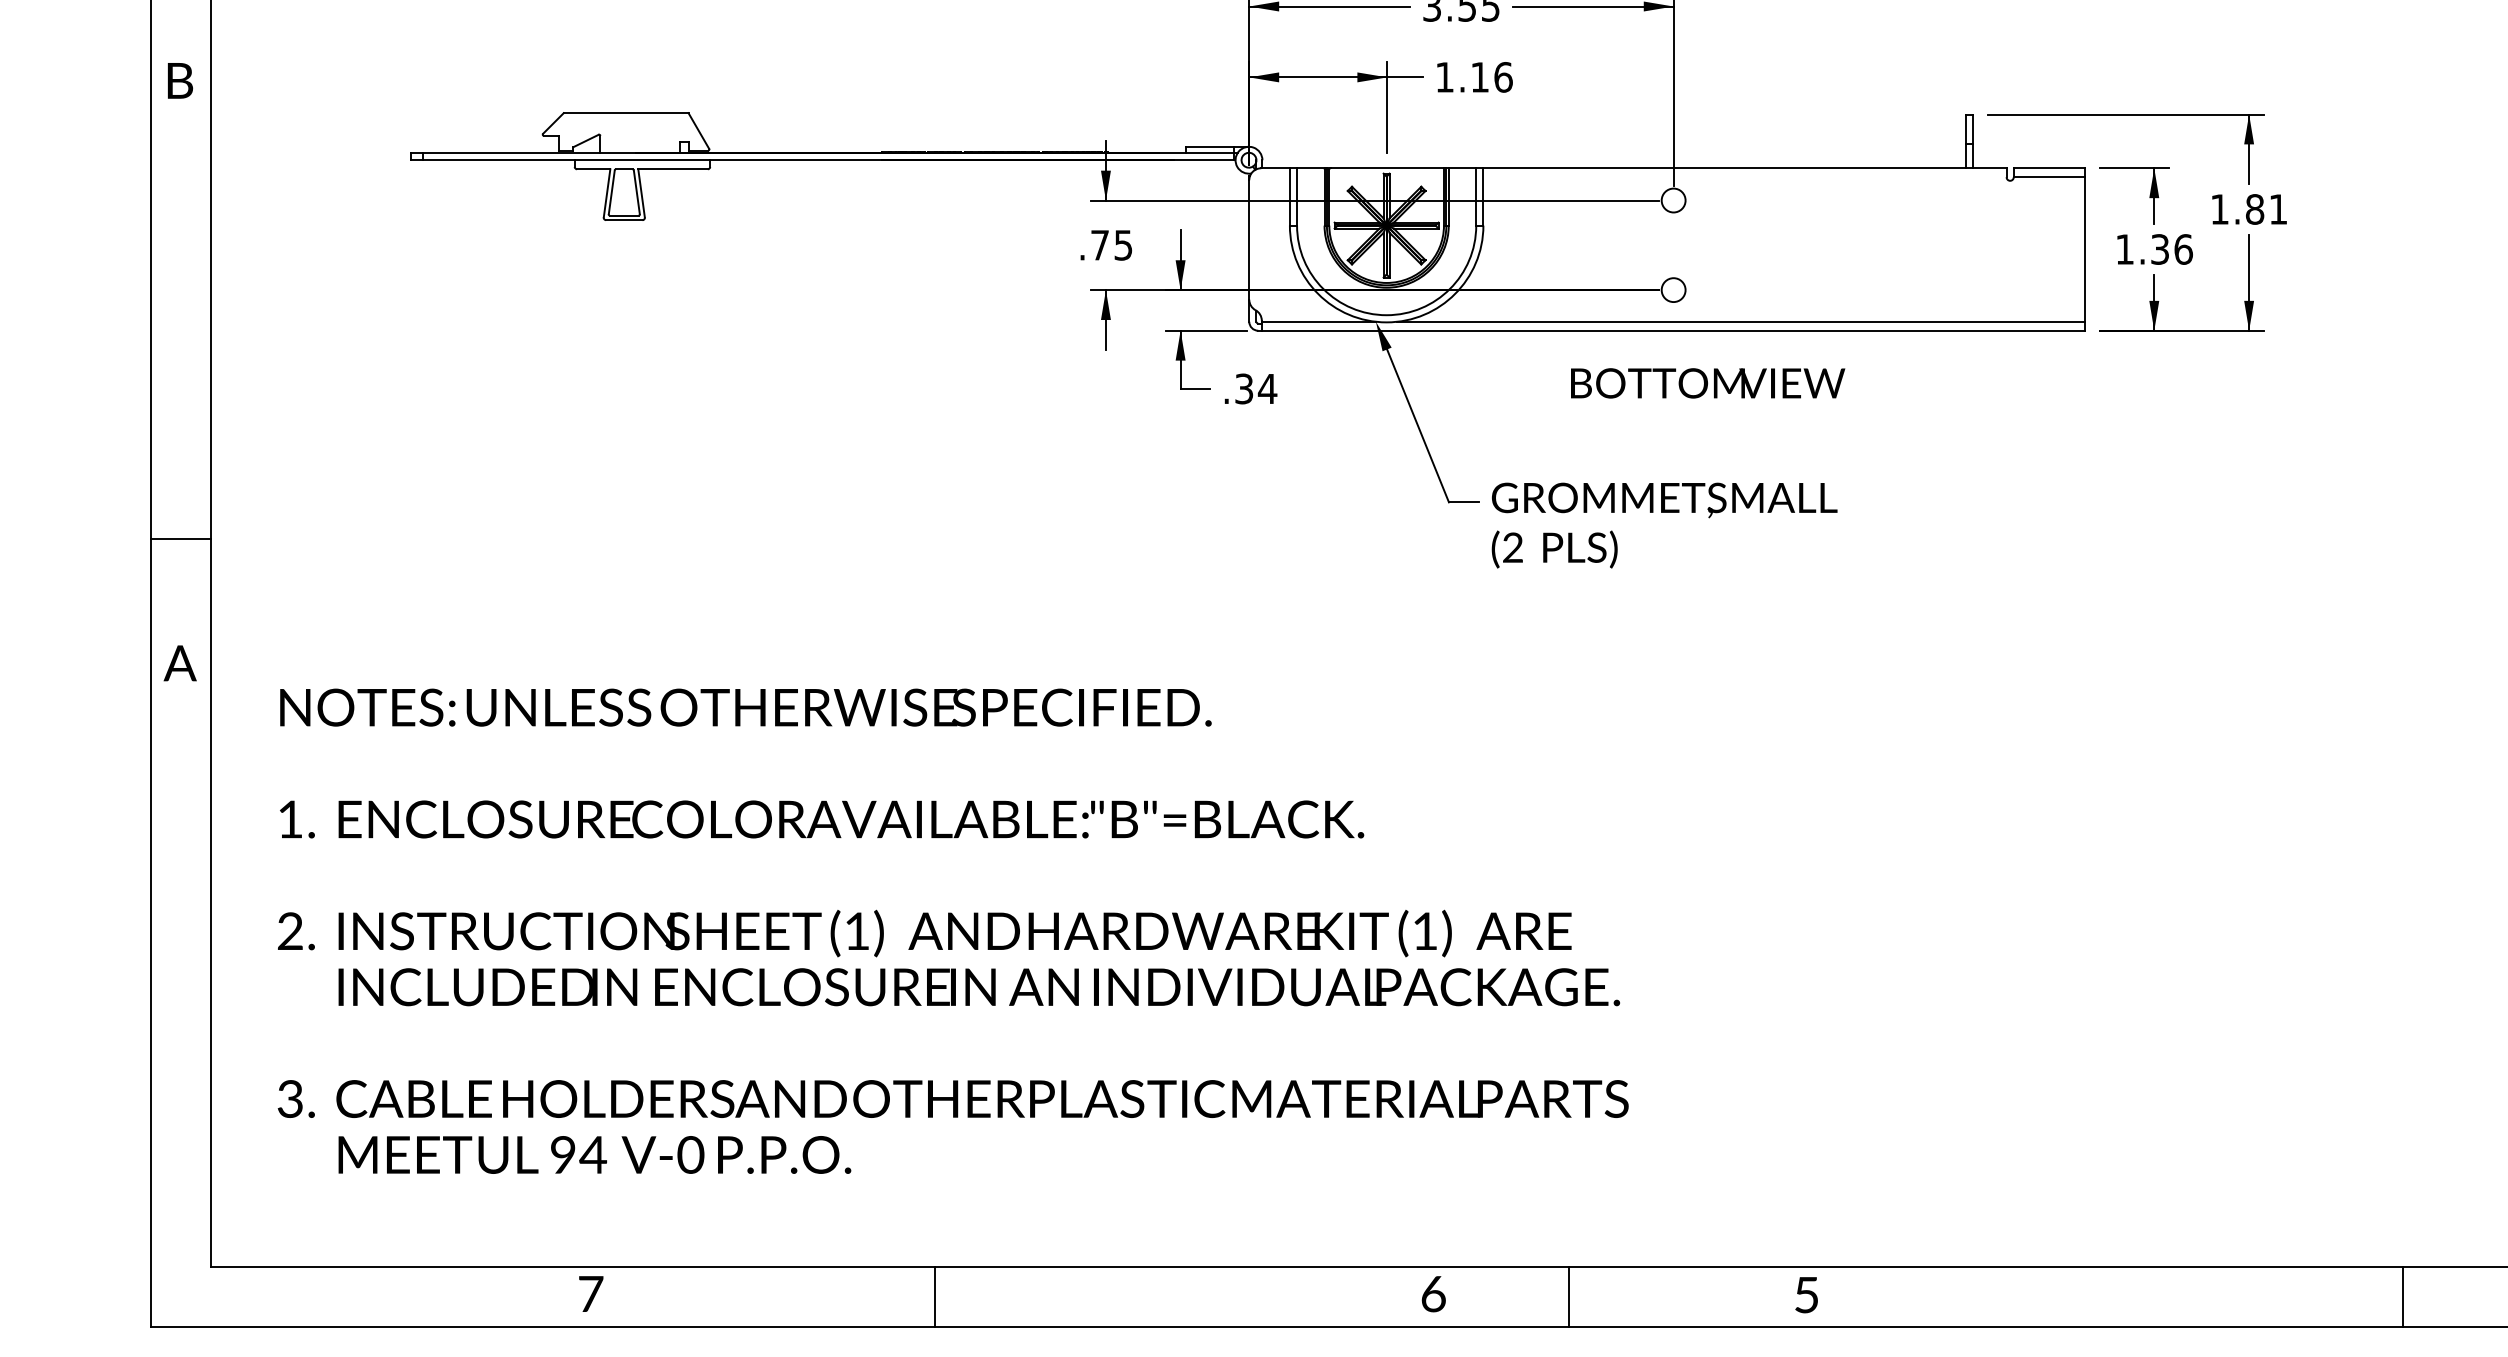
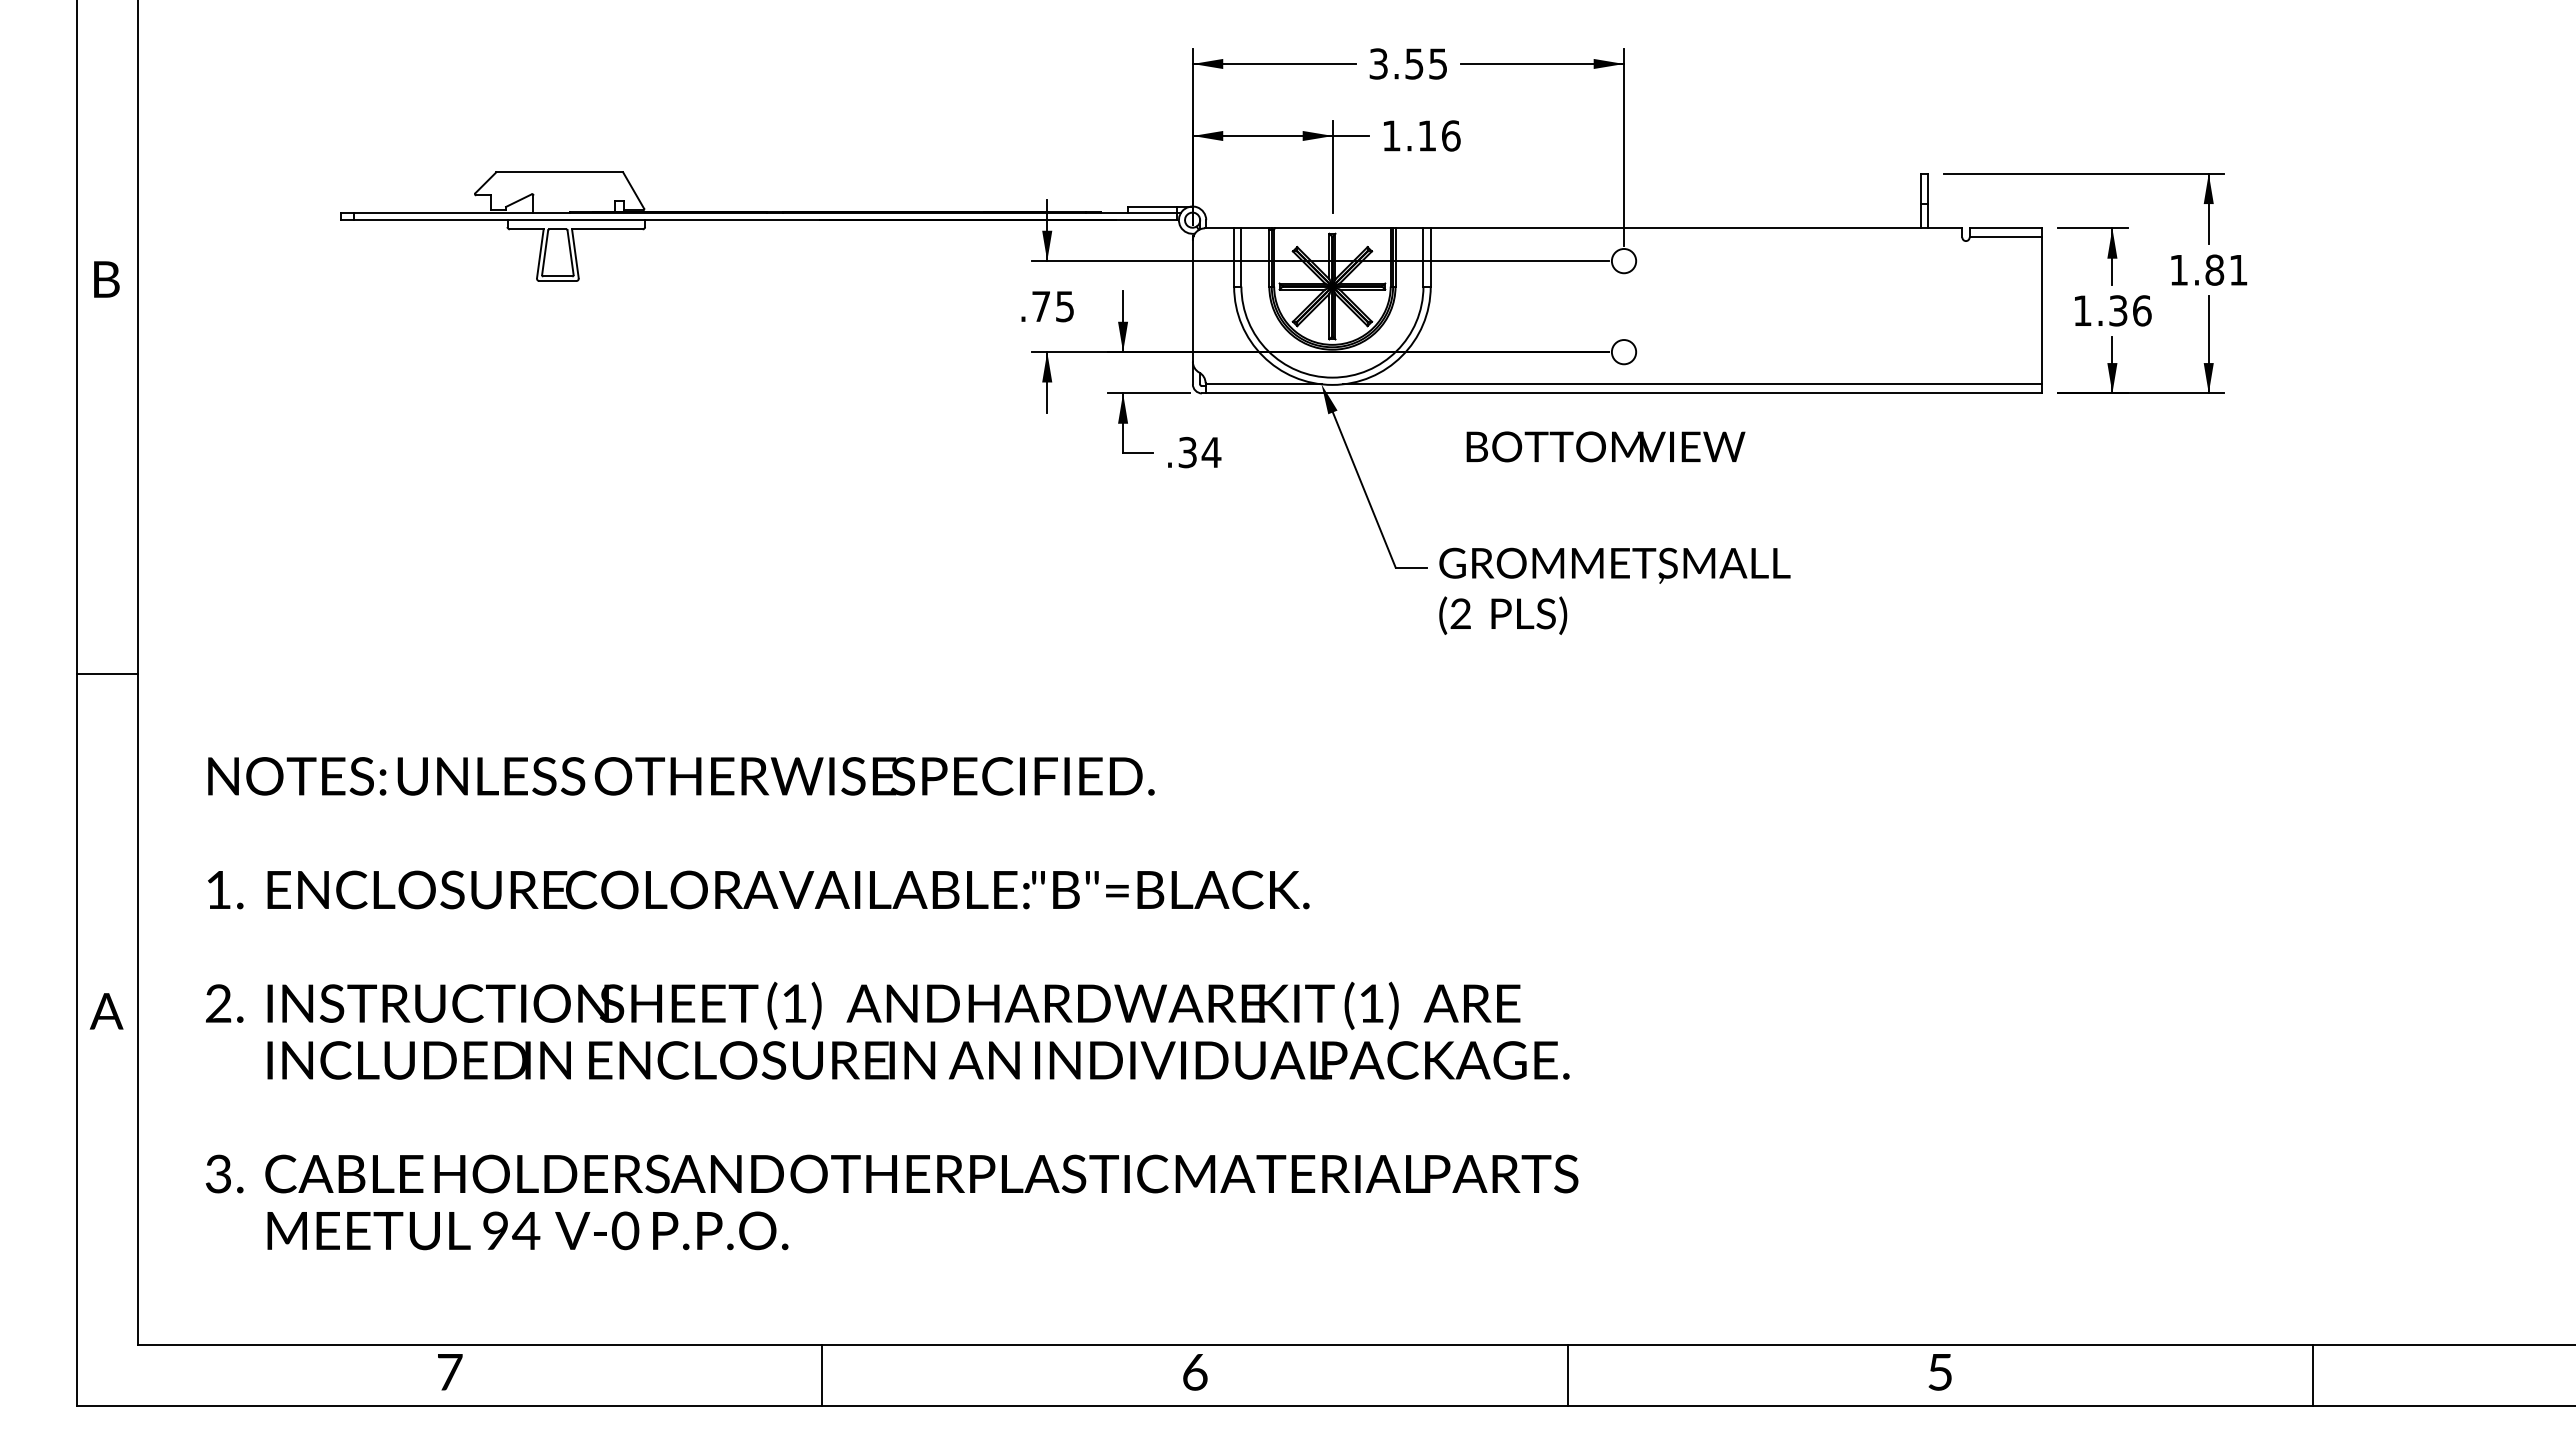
text: (180, 80) -> (106, 279), moved
text: (1707, 382) -> (1605, 446), moved
line: (181, 538) -> (107, 673), moved
text: (180, 663) -> (106, 1011), moved
text: (591, 1294) -> (450, 1372), moved
text: (1433, 1294) -> (1195, 1372), moved
text: (1805, 1295) -> (1939, 1372), moved
line: (934, 1296) -> (822, 1374), moved
line: (1568, 1296) -> (1567, 1374), moved
line: (2402, 1296) -> (2312, 1374), moved

